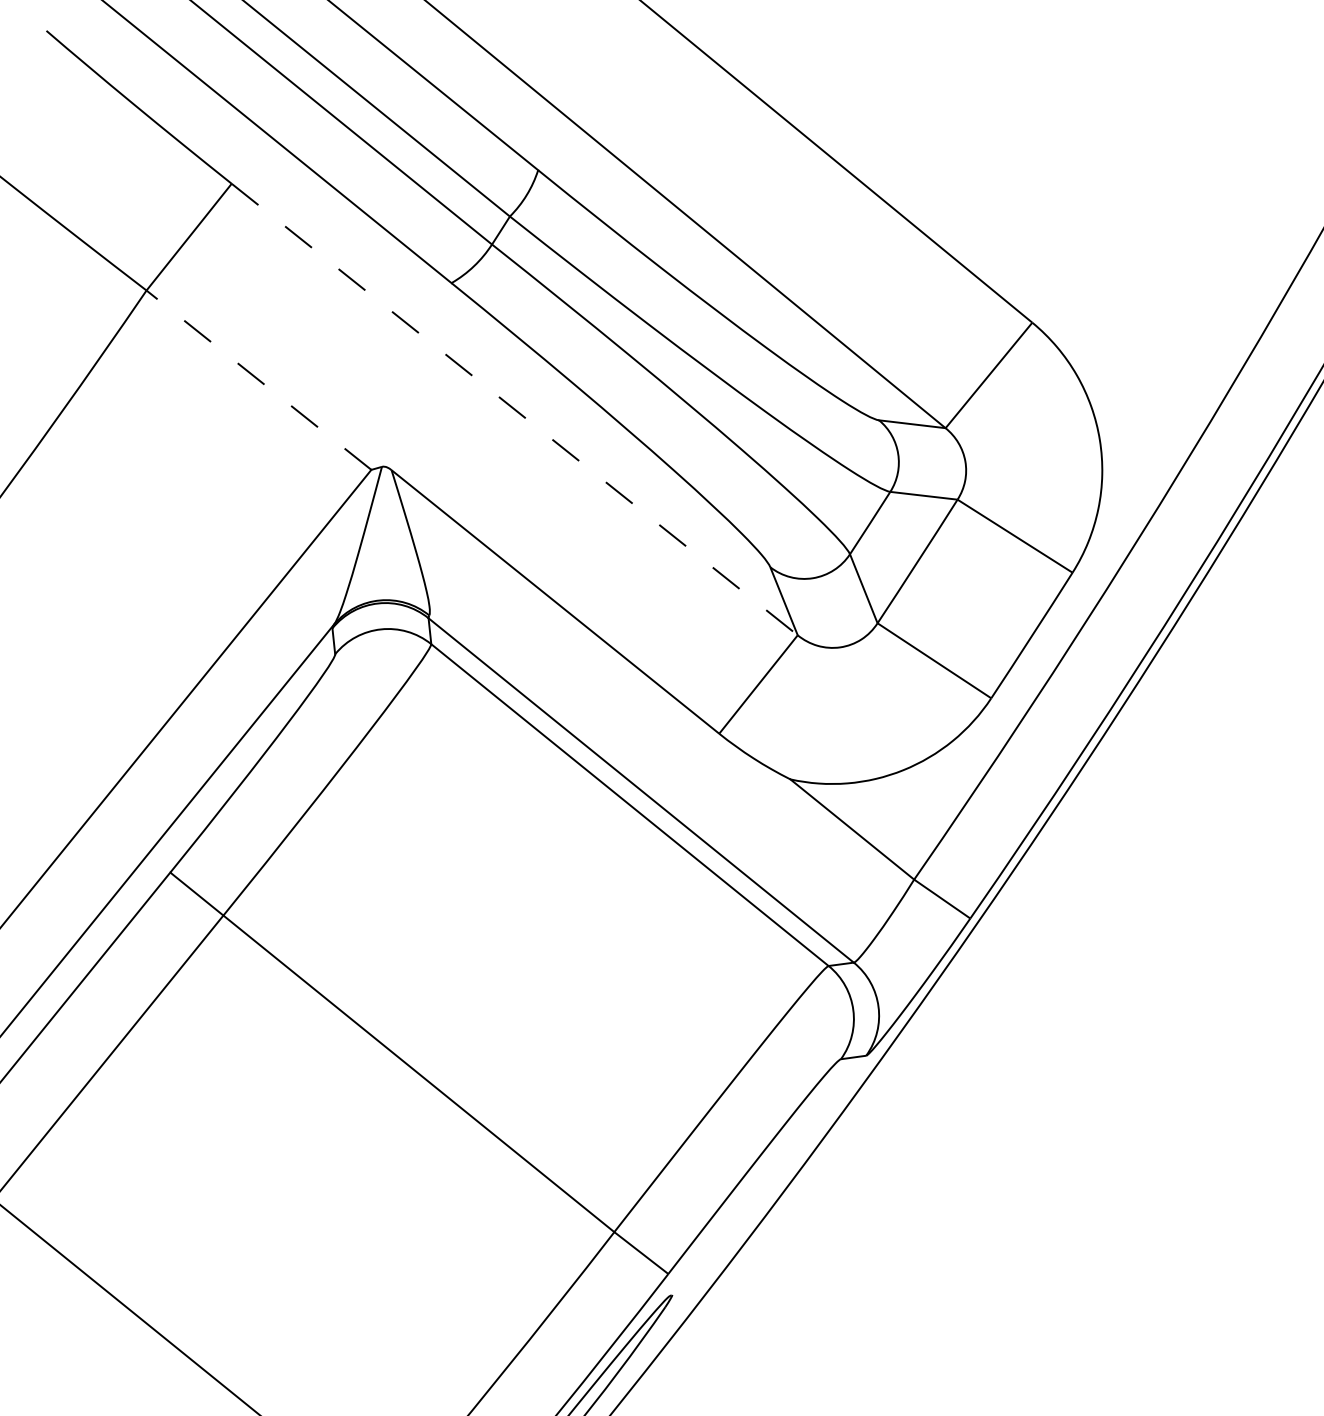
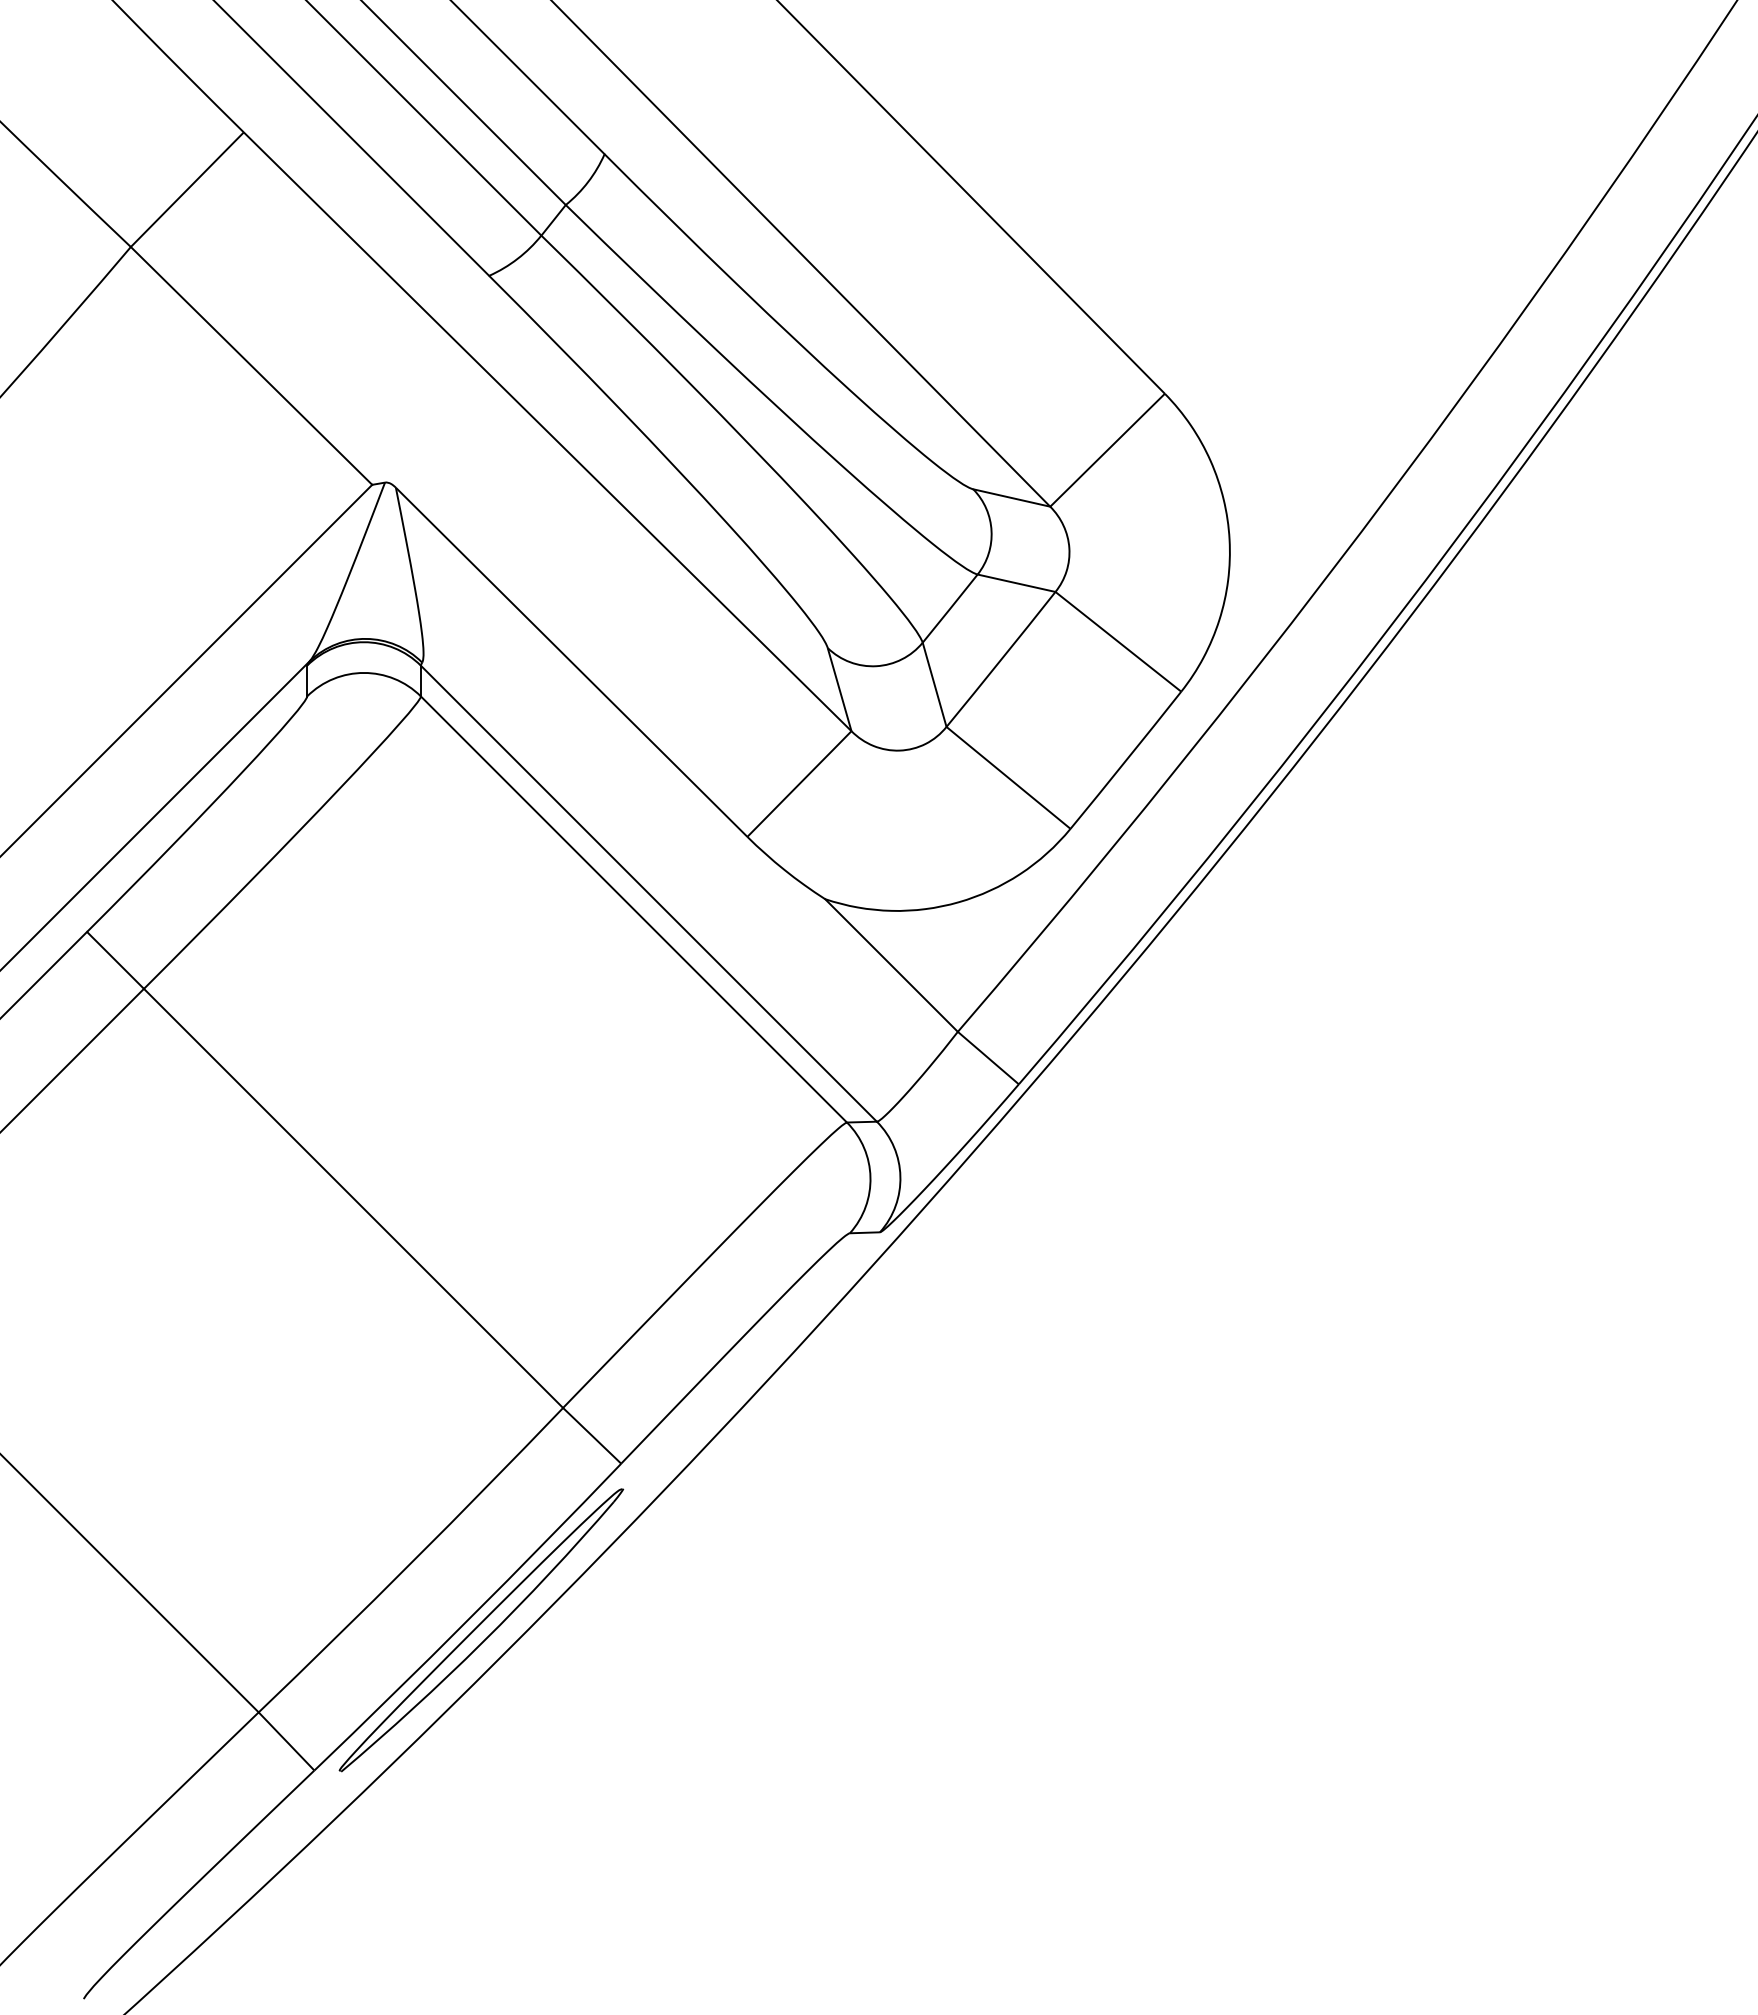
line: (258, 379) -> (251, 365), dashed -> solid
line: (514, 409) -> (547, 431), dashed -> solid

